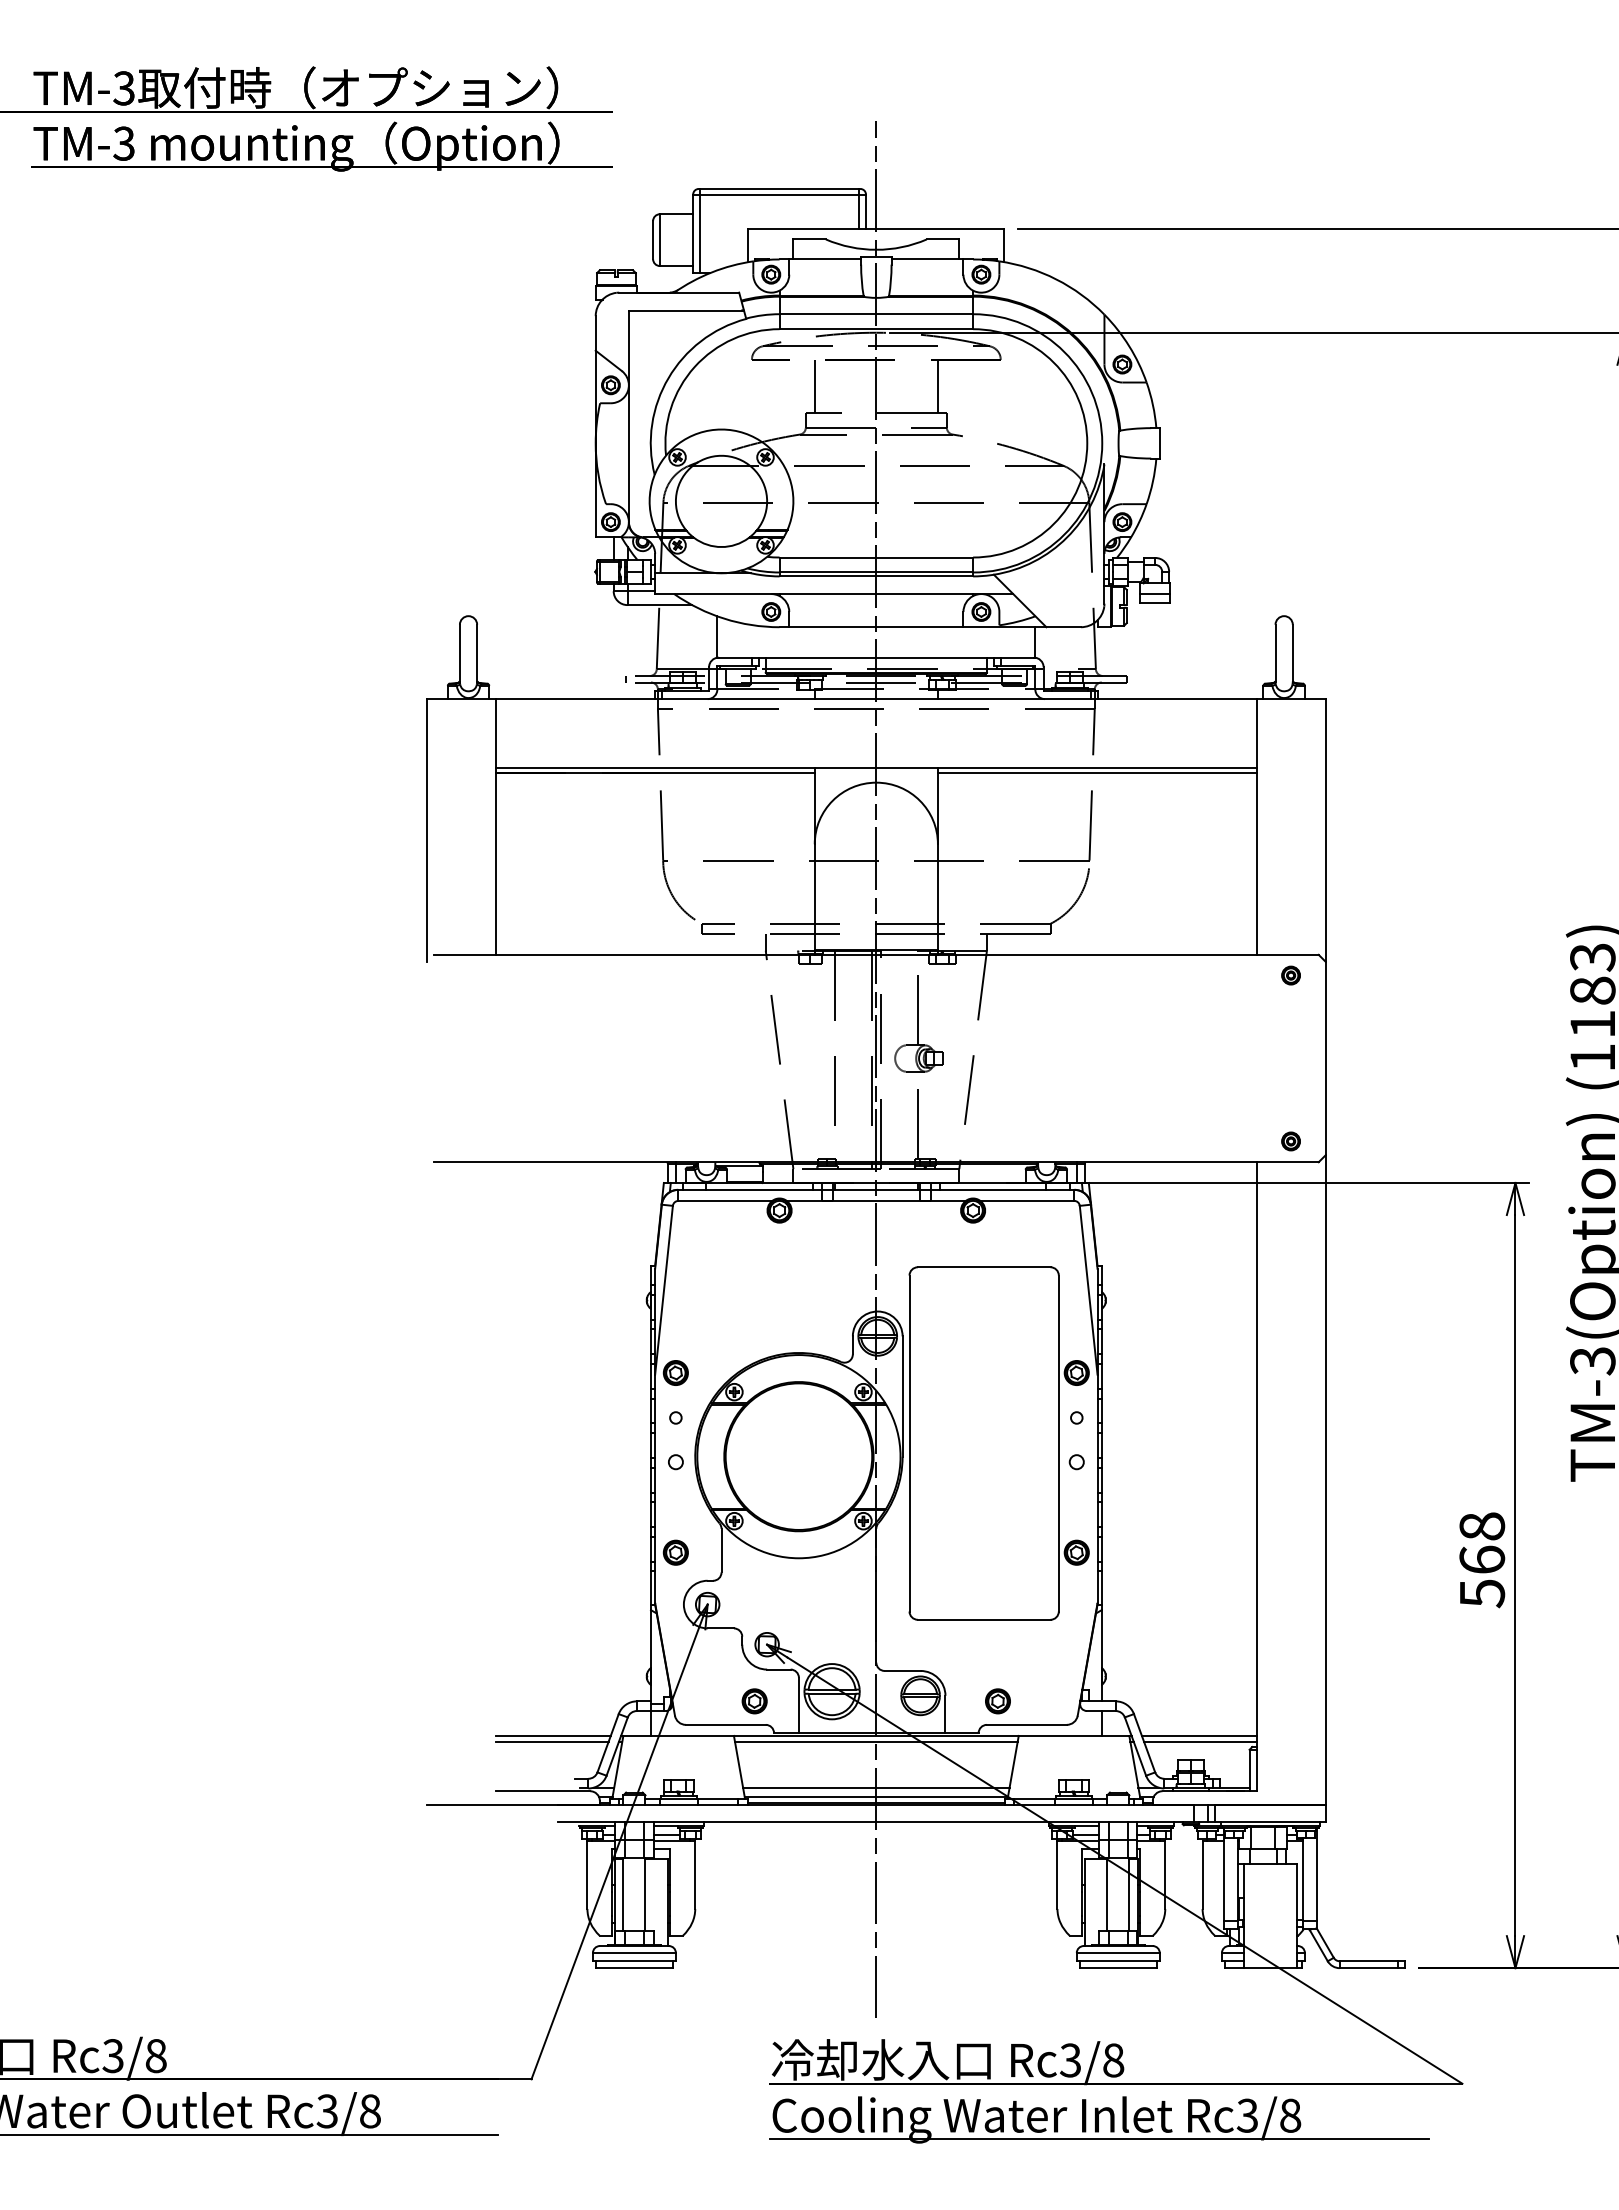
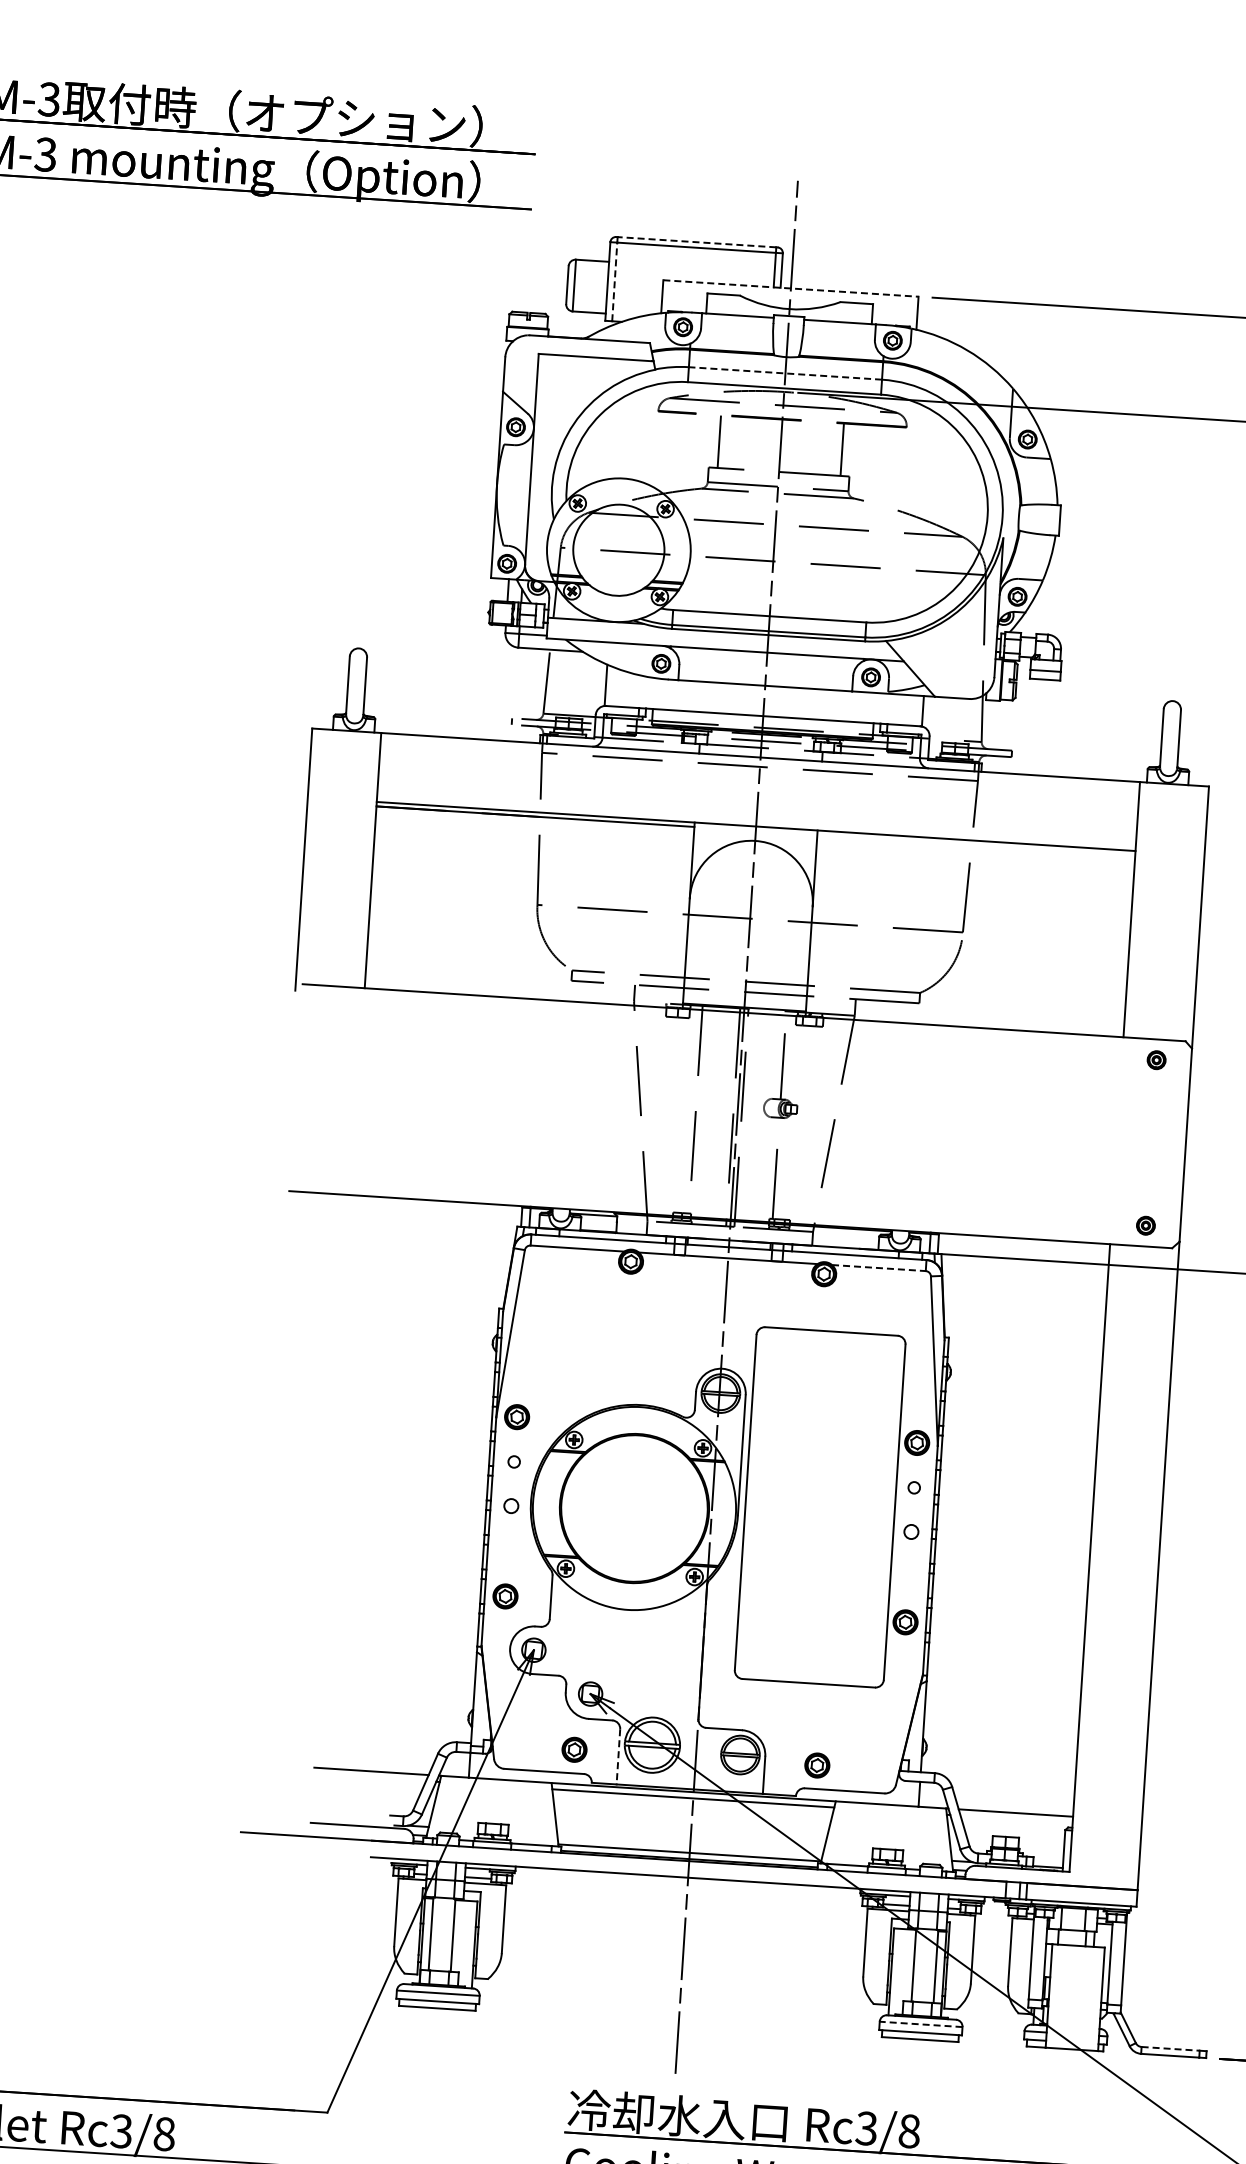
line: (779, 188) -> (696, 241), solid -> dashed
line: (876, 229) -> (791, 288), solid -> dashed
line: (700, 233) -> (615, 281), solid -> dashed
line: (876, 314) -> (785, 373), solid -> dashed
line: (1096, 772) -> (975, 844), removed
part: (918, 1023) -> (781, 1083), size x0.7
line: (1027, 1200) -> (879, 1267), solid -> dashed
line: (798, 1705) -> (617, 1756), solid -> dashed
line: (552, 1742) -> (370, 1777), removed
line: (1200, 1742) -> (1016, 1819), removed
line: (876, 1787) -> (690, 1843), removed
line: (1117, 1952) -> (920, 2023), solid -> dashed
line: (1369, 1961) -> (1171, 2049), solid -> dashed

